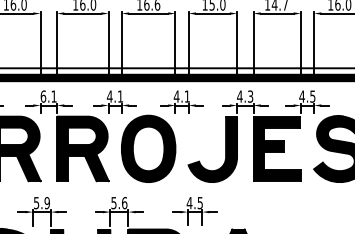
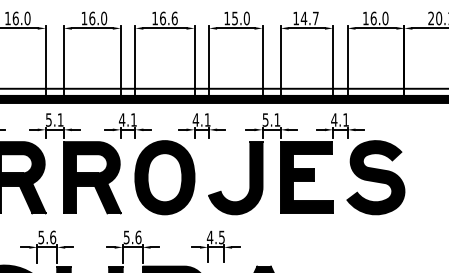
text: (43, 96) -> (48, 119), 6.1 -> 5.1
text: (245, 96) -> (271, 119), 4.3 -> 5.1
text: (312, 96) -> (345, 119), 4.5 -> 4.1
text: (47, 203) -> (53, 237), 5.9 -> 5.6

